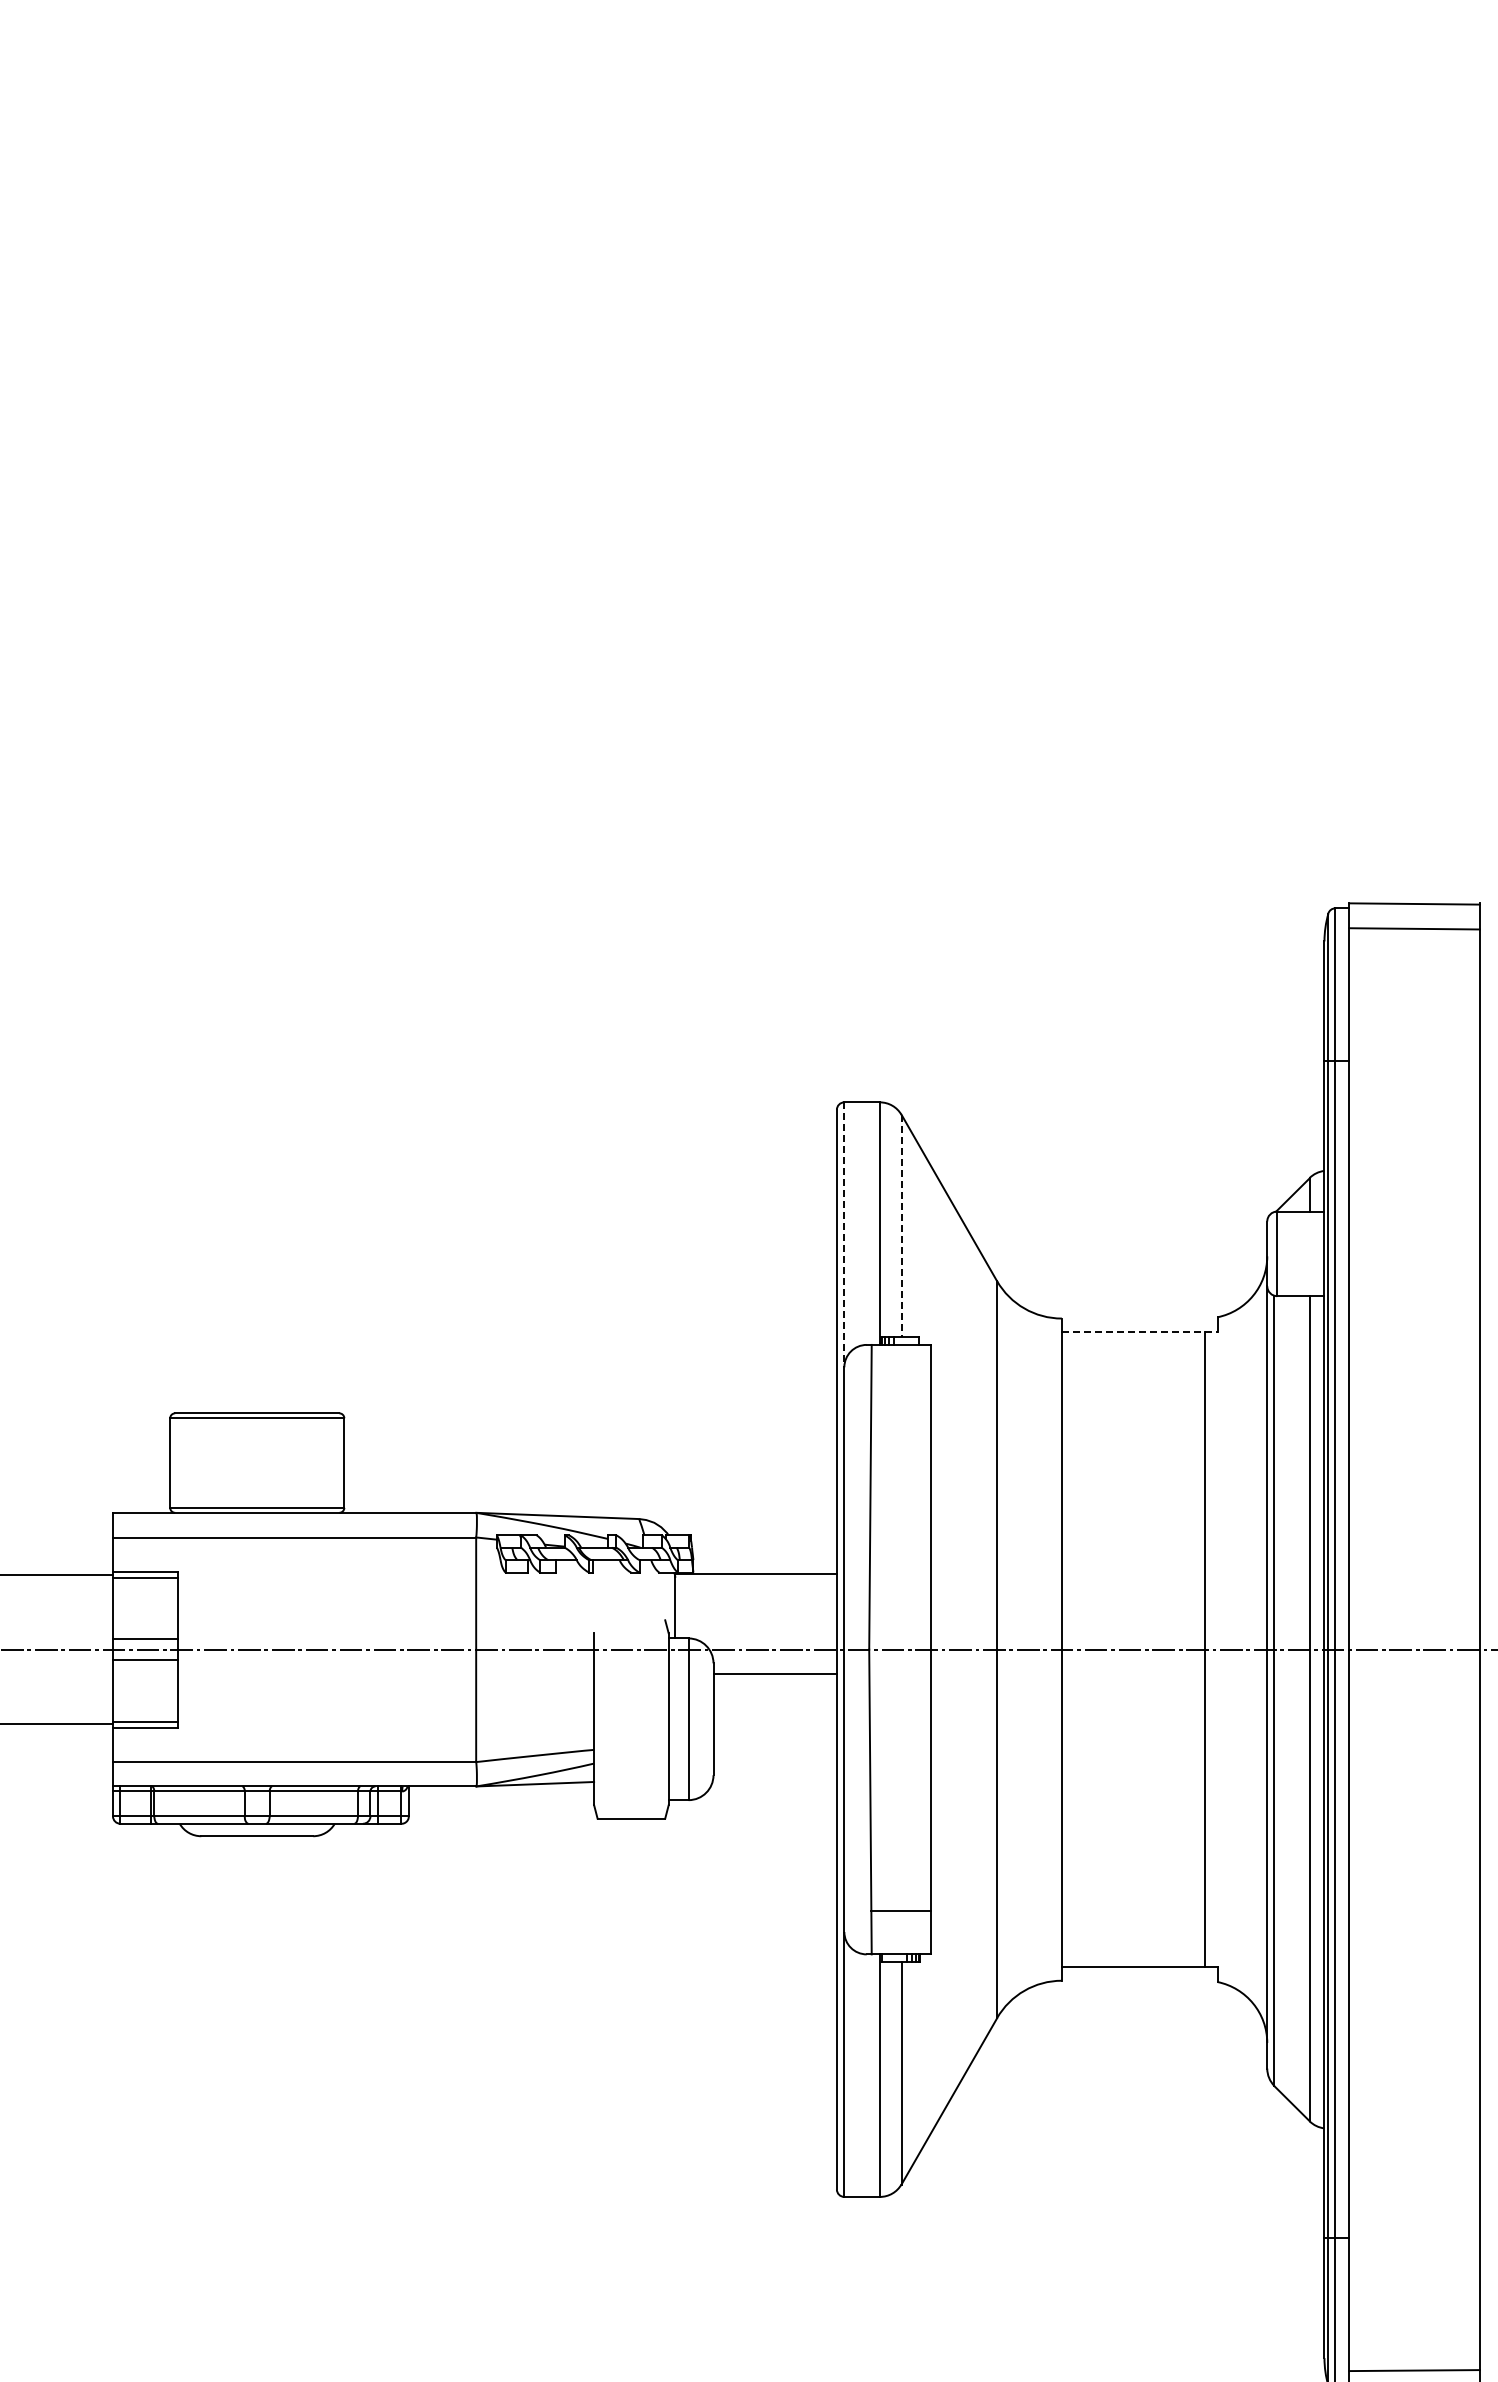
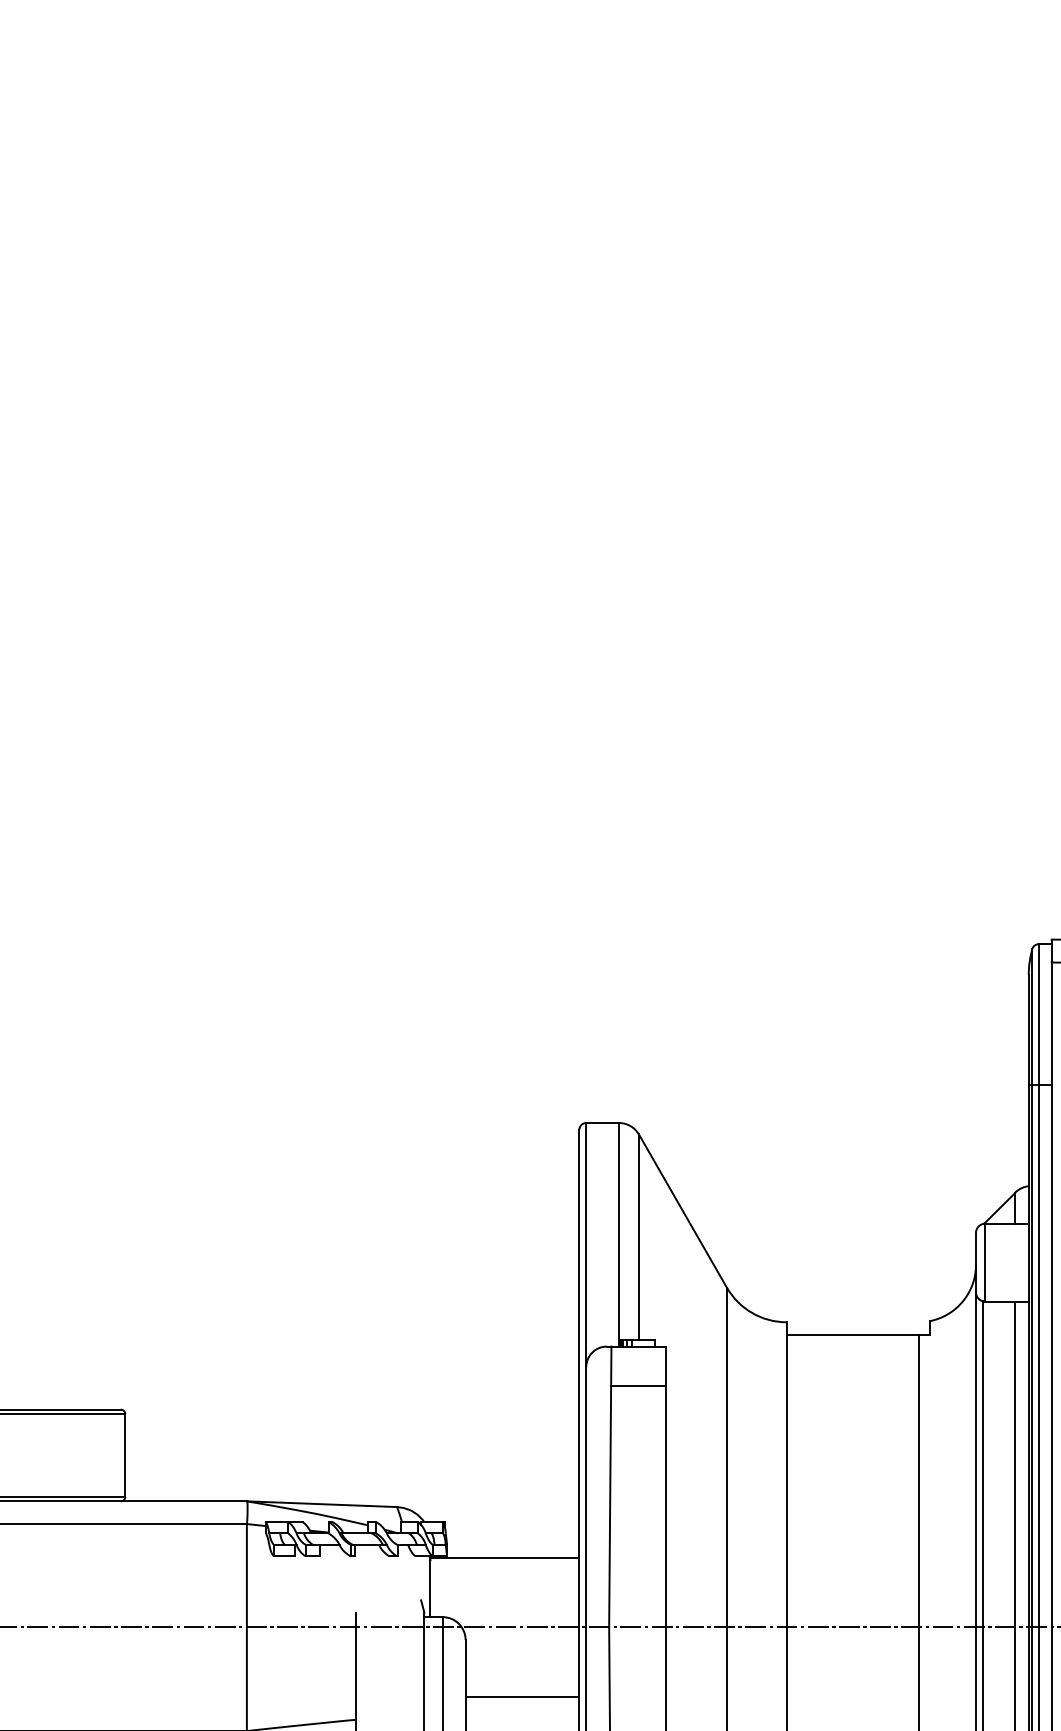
line: (901, 1226) -> (638, 1237), dashed -> solid
line: (844, 1235) -> (586, 1245), dashed -> solid
line: (1139, 1332) -> (858, 1335), dashed -> solid
line: (901, 1388) -> (638, 1386), added
line: (774, 1673) -> (521, 1697), moved

